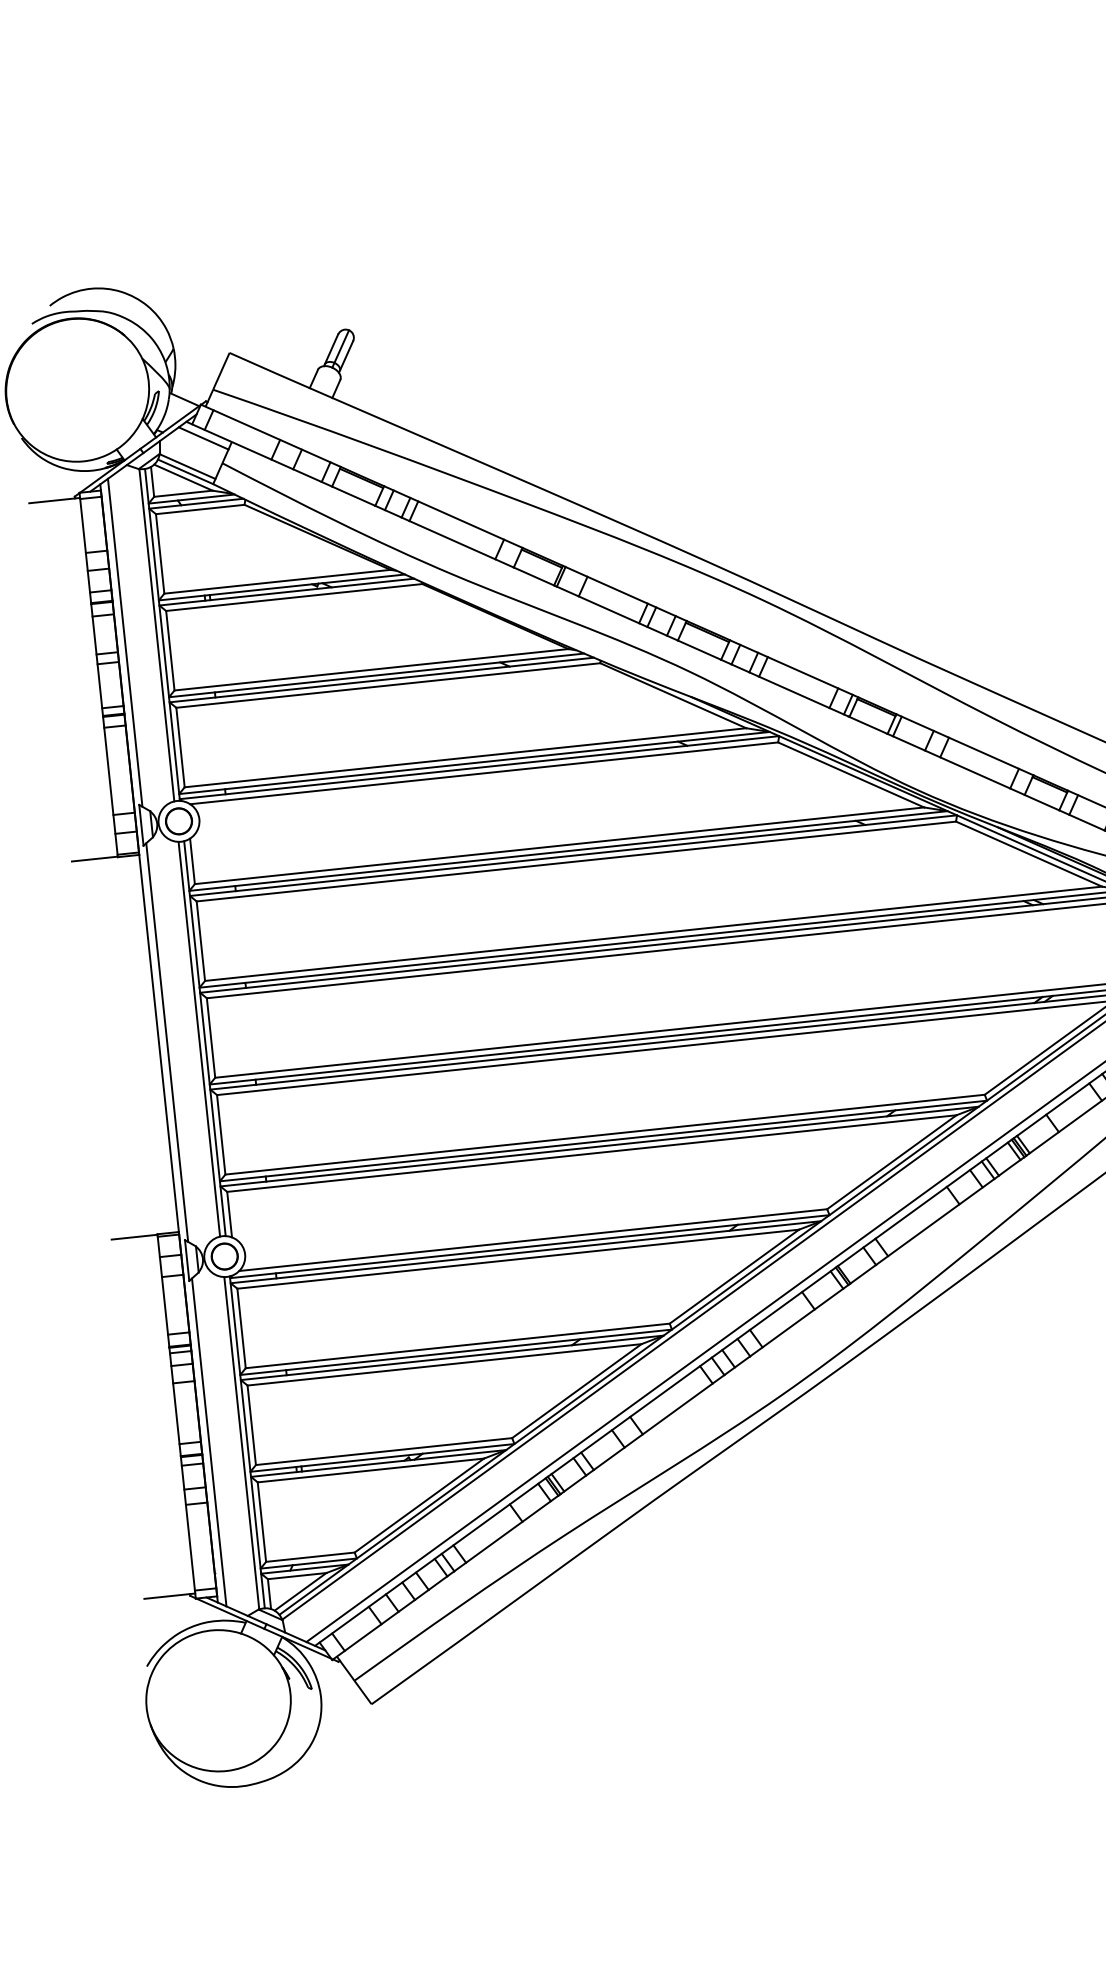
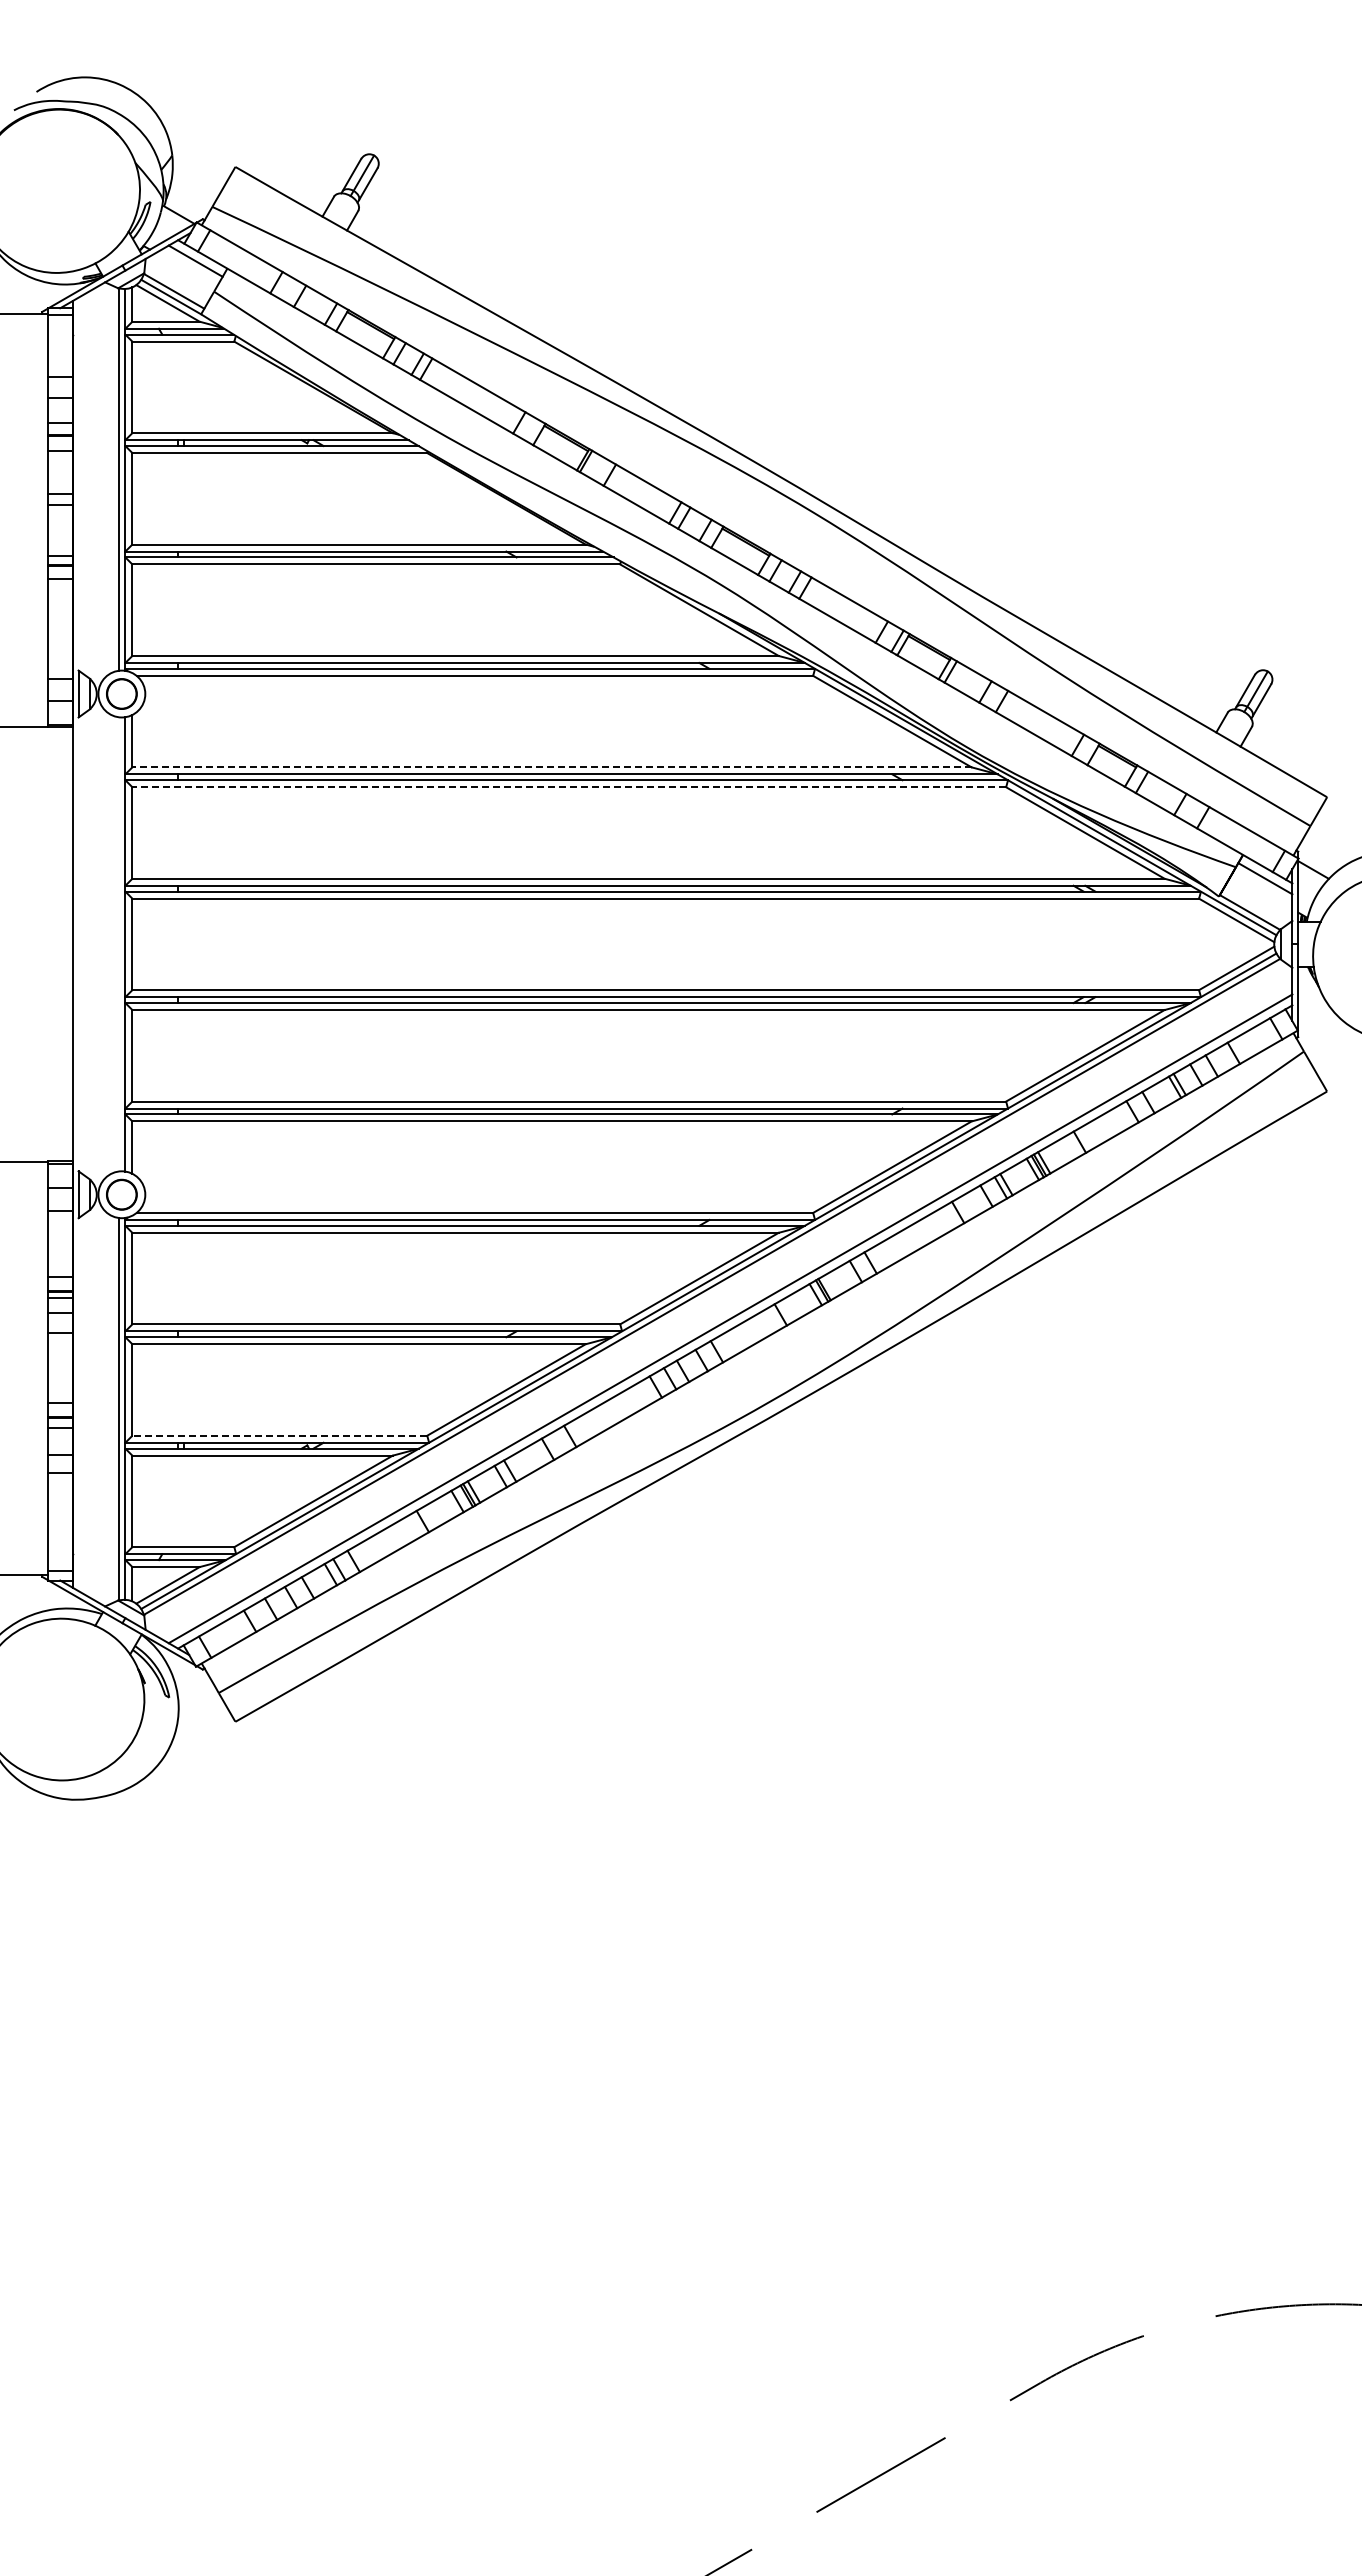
line: (125, 641) -> (82, 483), removed
line: (559, 845) -> (552, 767), solid -> dashed
line: (576, 861) -> (569, 787), solid -> dashed
line: (198, 1039) -> (118, 944), removed
line: (167, 1042) -> (82, 944), removed
line: (209, 1442) -> (82, 1404), removed
line: (383, 1451) -> (279, 1435), solid -> dashed

